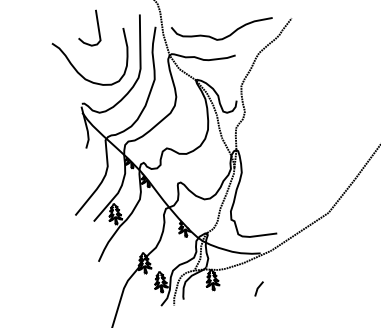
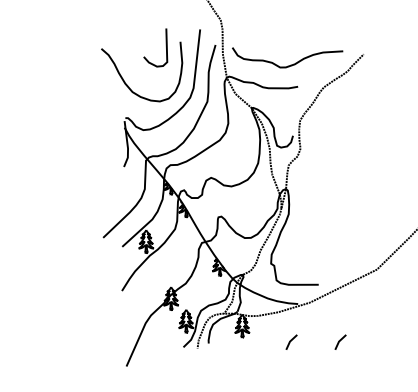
curve: (97, 26) -> (165, 46), moved
line: (303, 282) -> (340, 341), added

